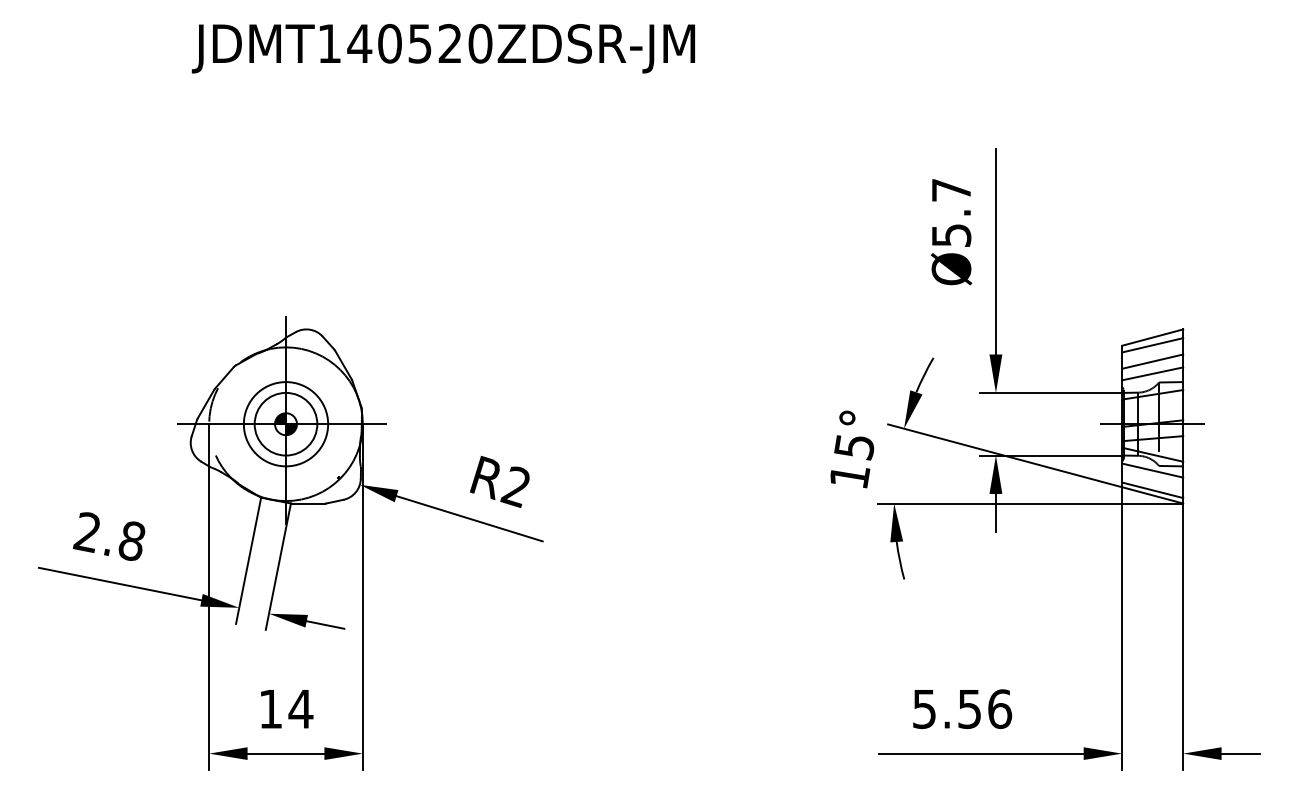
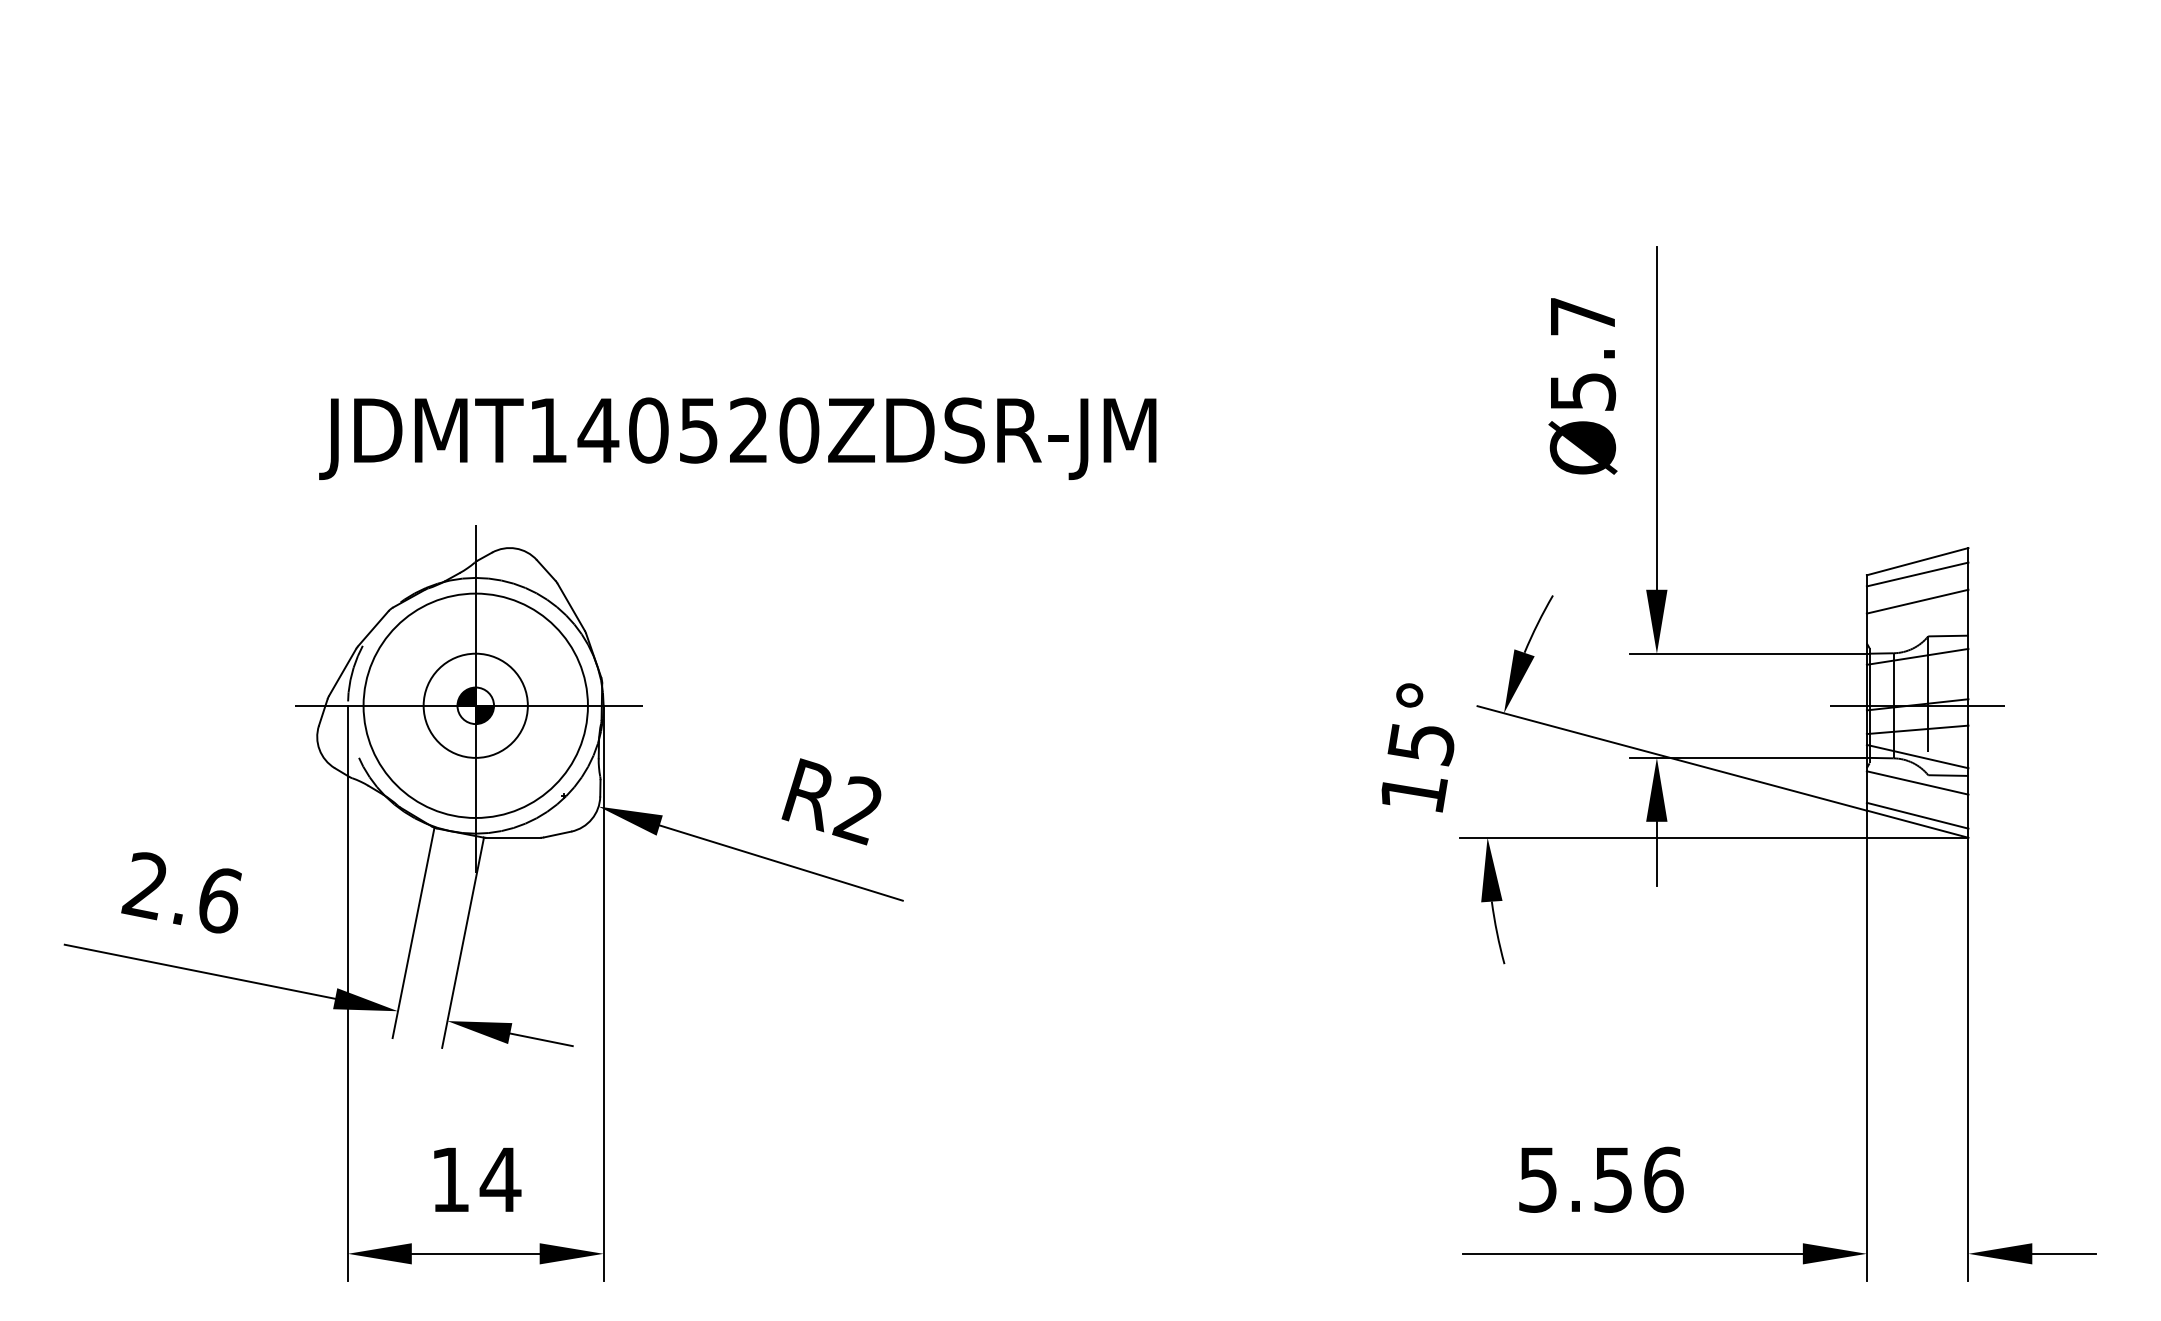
text: (442, 48) -> (736, 438), moved
line: (1152, 373) -> (1917, 621), removed
circle: (285, 424) -> (474, 706), size x1.6
text: (131, 540) -> (218, 899), 2.8 -> 2.6

